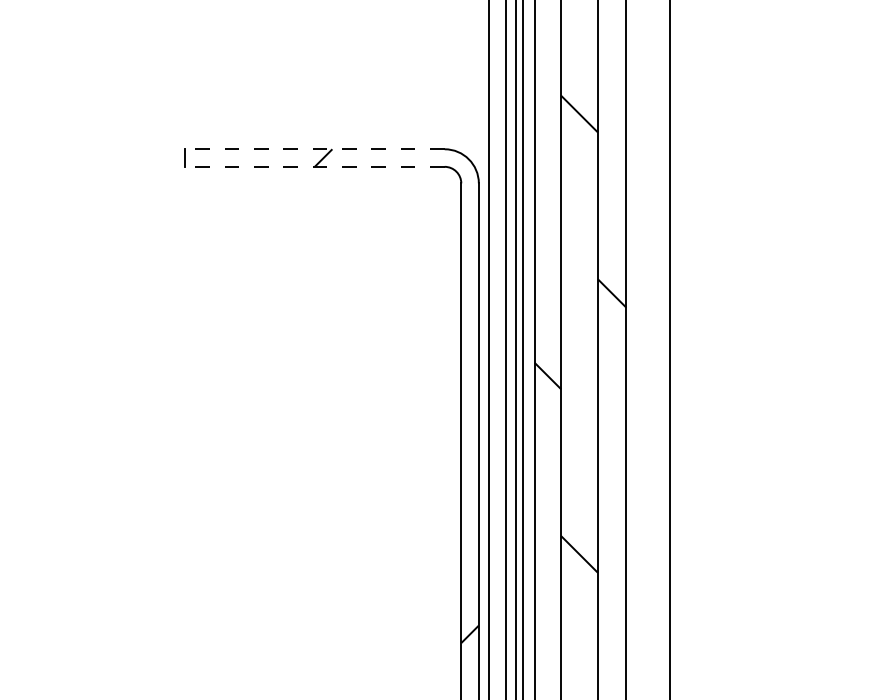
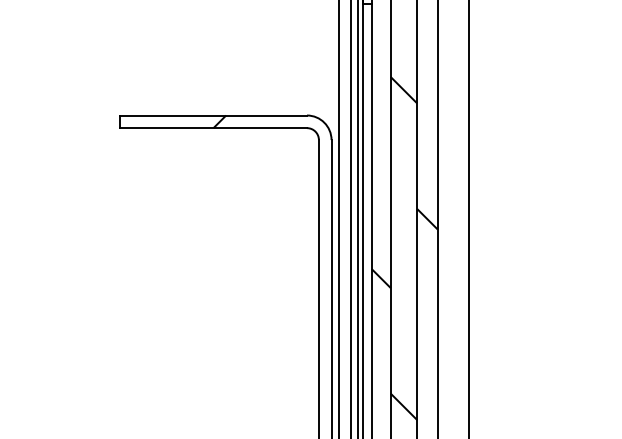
line: (315, 149) -> (214, 115), dashed -> solid
line: (315, 166) -> (214, 127), dashed -> solid

